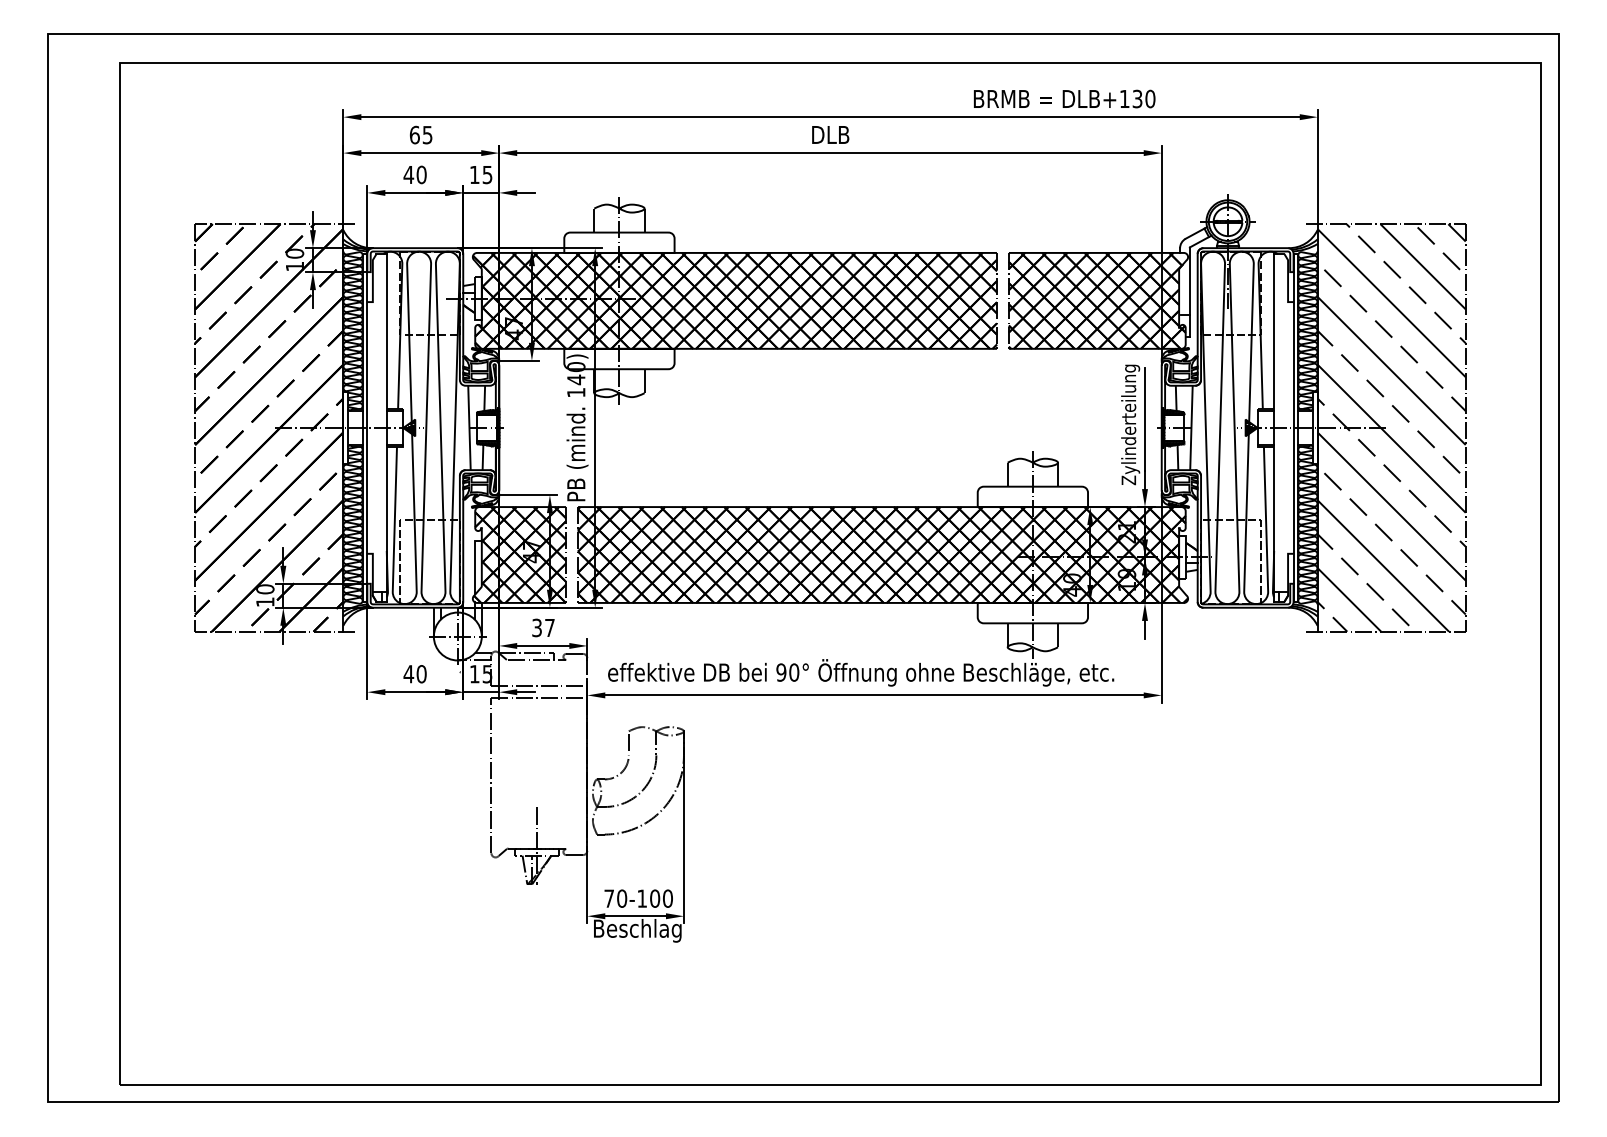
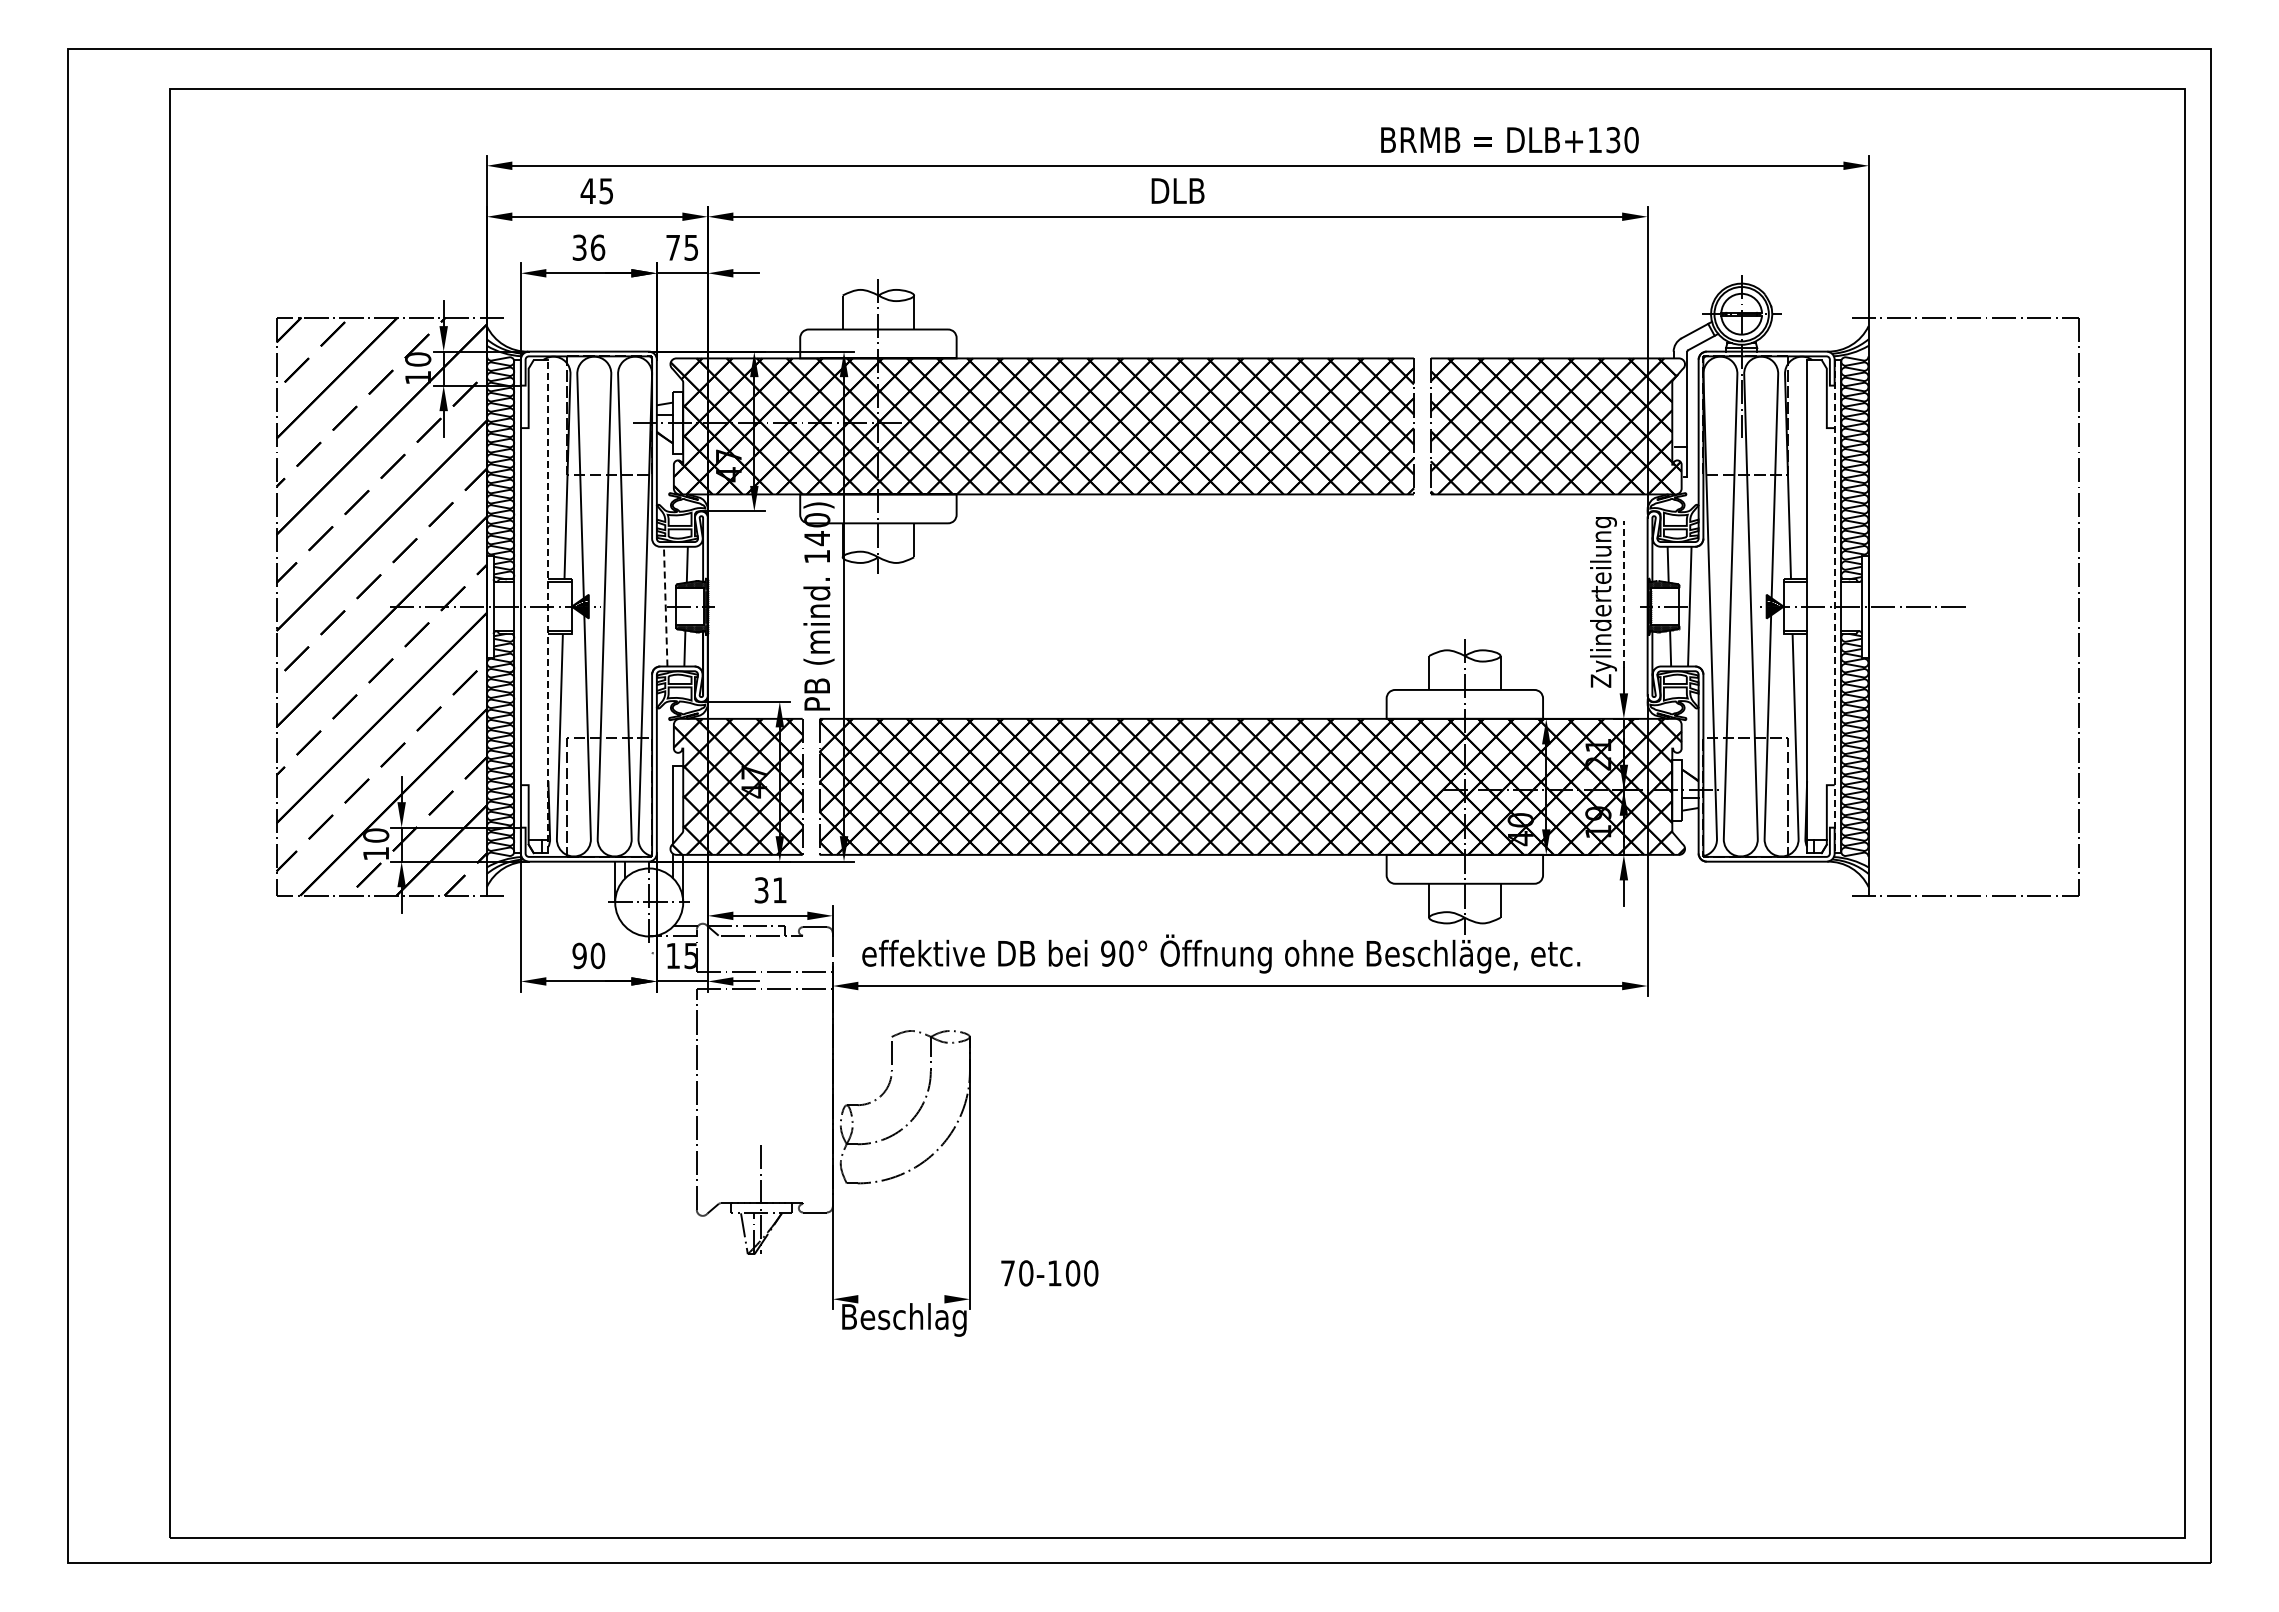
text: (414, 135) -> (587, 191), 65 -> 45
text: (415, 174) -> (588, 247), 40 -> 36
text: (474, 174) -> (672, 247), 15 -> 75
line: (1144, 418) -> (1623, 593), solid -> dashed
line: (386, 427) -> (548, 606), solid -> dashed
line: (469, 427) -> (665, 606), solid -> dashed
line: (1293, 427) -> (1834, 606), solid -> dashed
hatch: (1391, 427) -> (1973, 606), removed
text: (549, 628) -> (779, 890), 37 -> 31
text: (408, 673) -> (579, 955), 40 -> 90
text: (638, 898) -> (1049, 1273), moved
line: (635, 916) -> (901, 1299), removed

